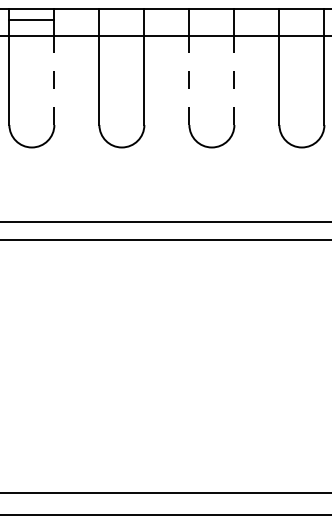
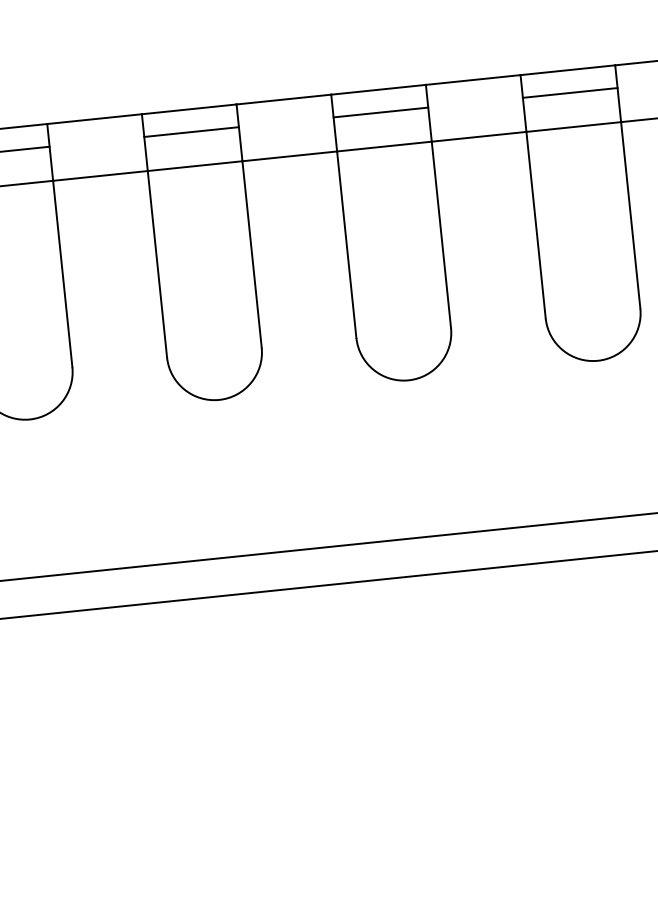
line: (121, 20) -> (190, 132), added
line: (211, 20) -> (380, 113), added
line: (301, 20) -> (569, 93), added
line: (54, 80) -> (62, 273), dashed -> solid
line: (189, 80) -> (346, 244), dashed -> solid
line: (234, 80) -> (441, 234), dashed -> solid

